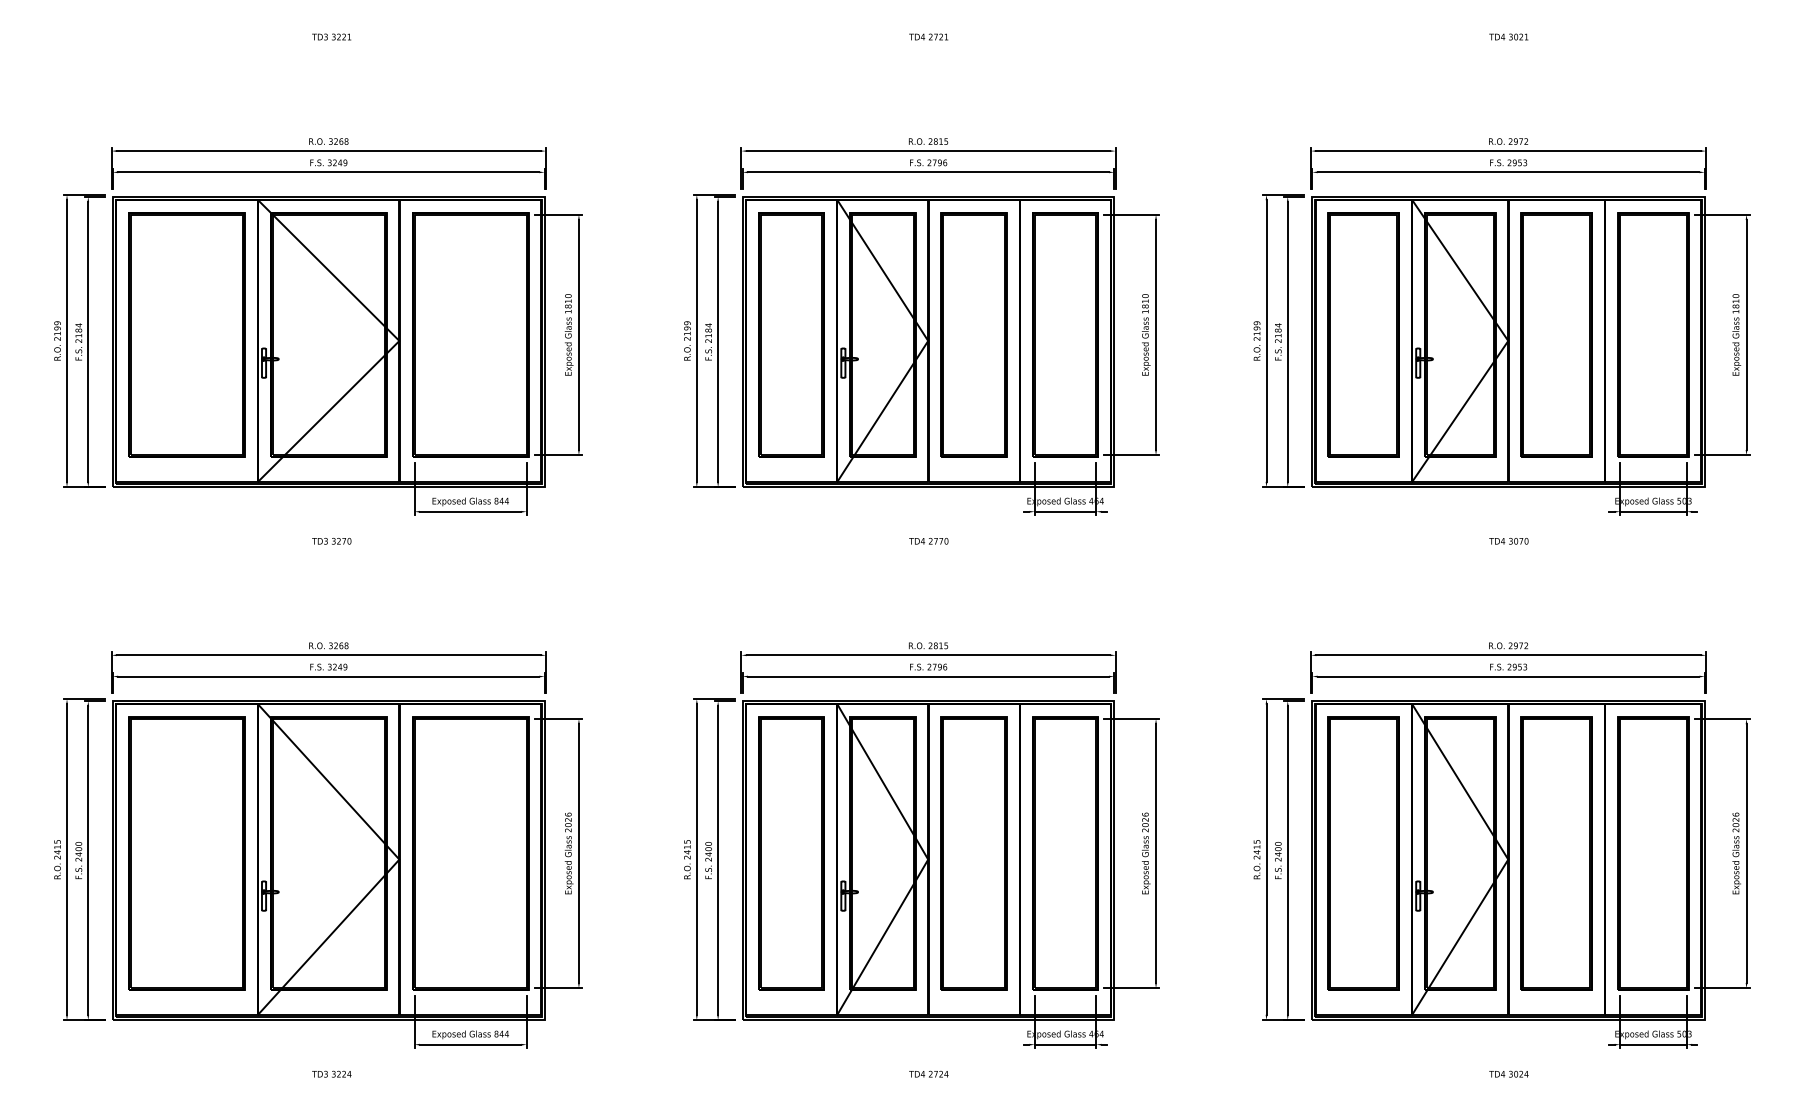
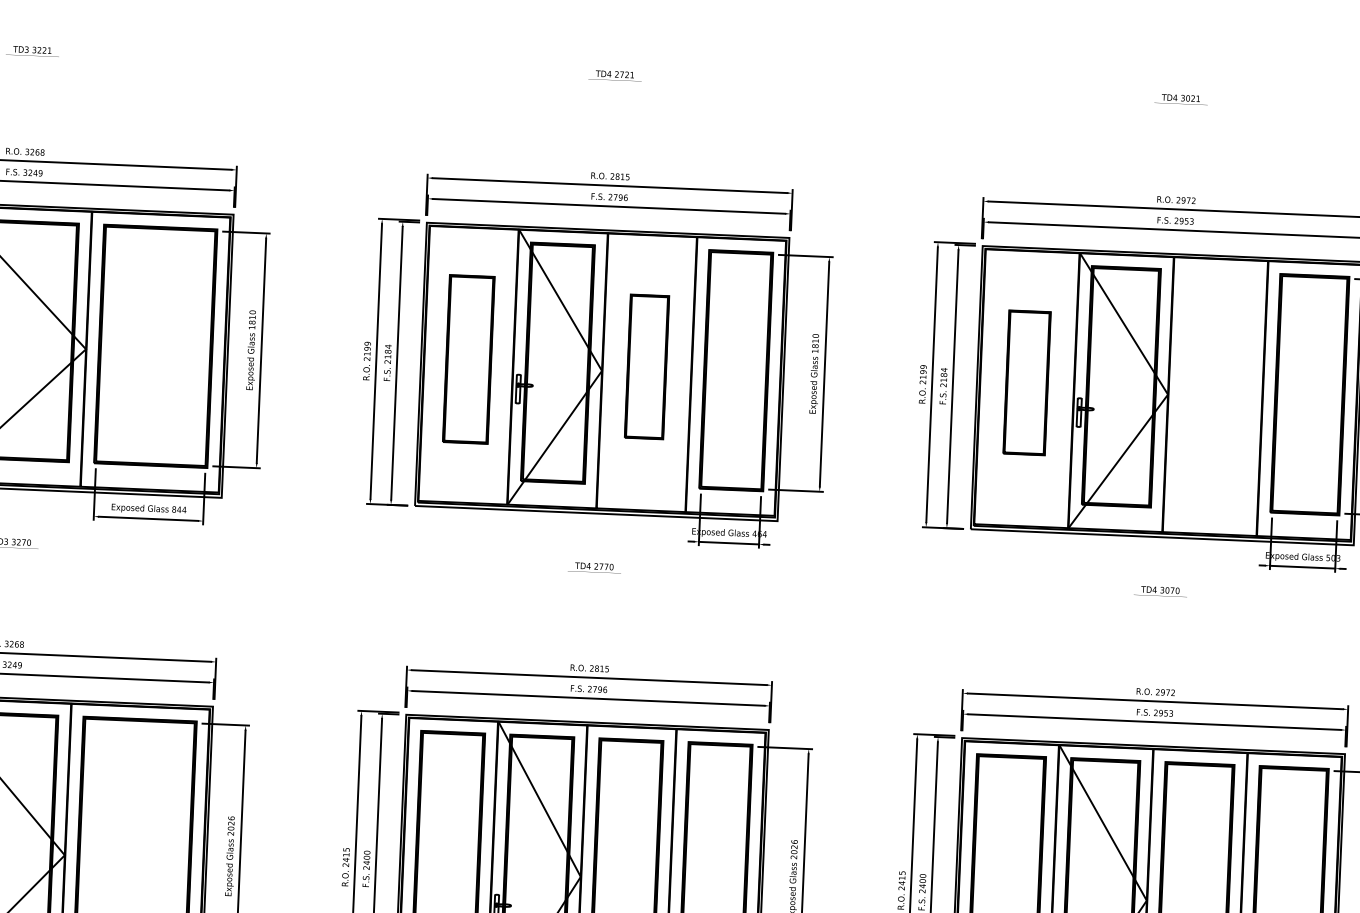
part: (791, 334) -> (468, 359), size x0.7
part: (973, 334) -> (646, 366), size x0.6
part: (1363, 334) -> (1026, 382), size x0.6
part: (1556, 334) -> (1215, 390), removed

